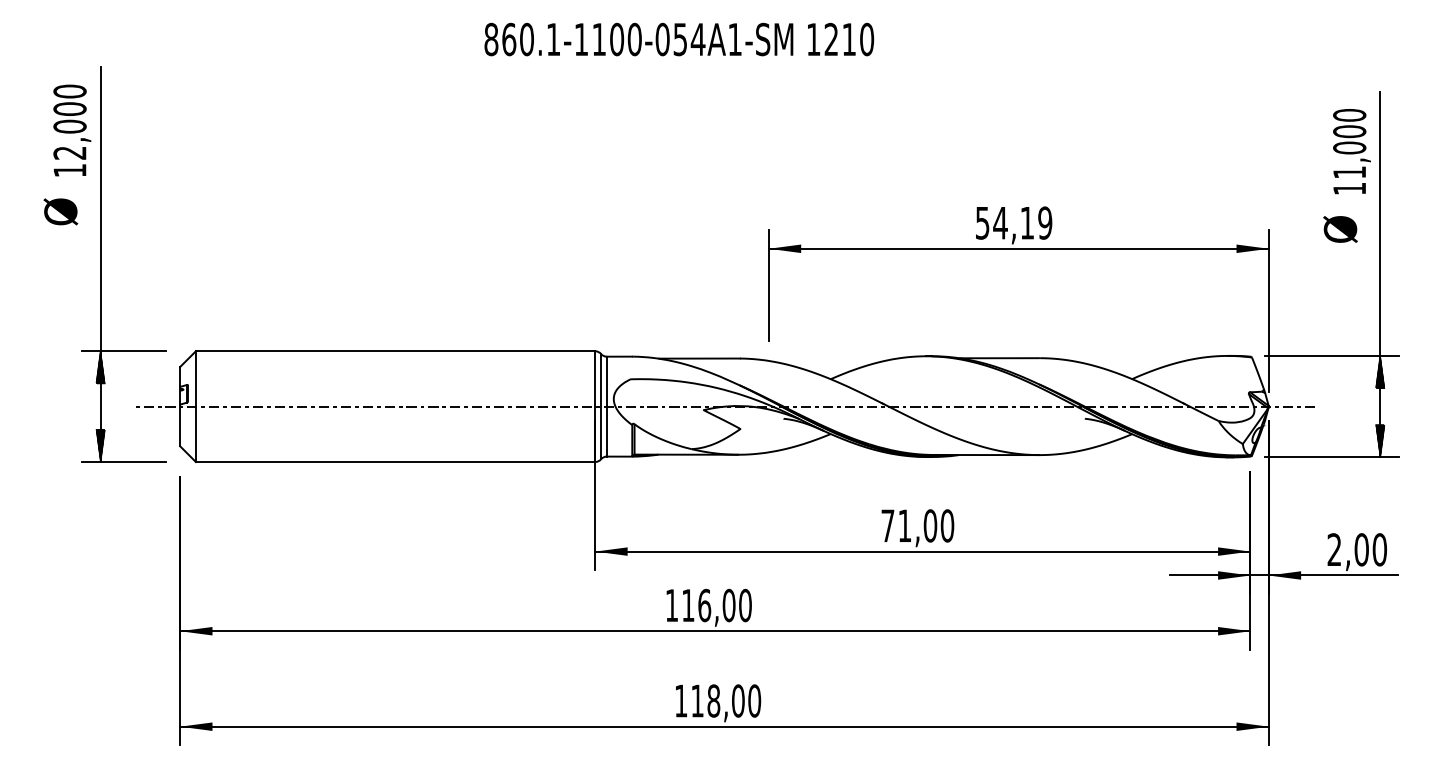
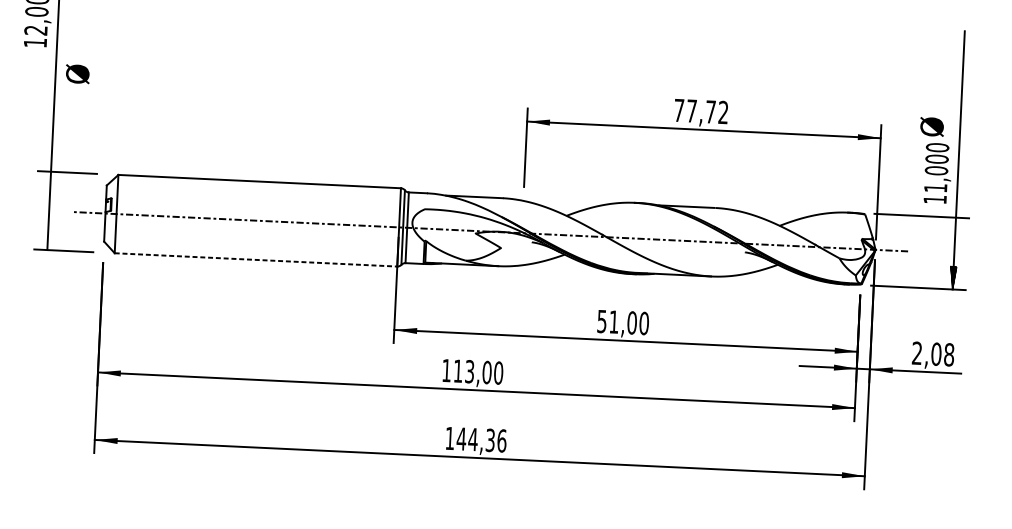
text: (1351, 151) -> (937, 173), moved
text: (60, 211) -> (77, 73), moved
text: (1014, 222) -> (701, 111), 54,19 -> 77,72
hatch: (100, 367) -> (50, 183), removed
hatch: (1380, 371) -> (955, 228), removed
hatch: (100, 445) -> (47, 238), removed
line: (395, 461) -> (255, 259), solid -> dashed
text: (887, 525) -> (601, 321), 71,00 -> 51,00
text: (1379, 549) -> (949, 354), 2,00 -> 2,08
text: (704, 605) -> (469, 371), 116,00 -> 113,00
text: (725, 700) -> (481, 439), 118,00 -> 144,36

